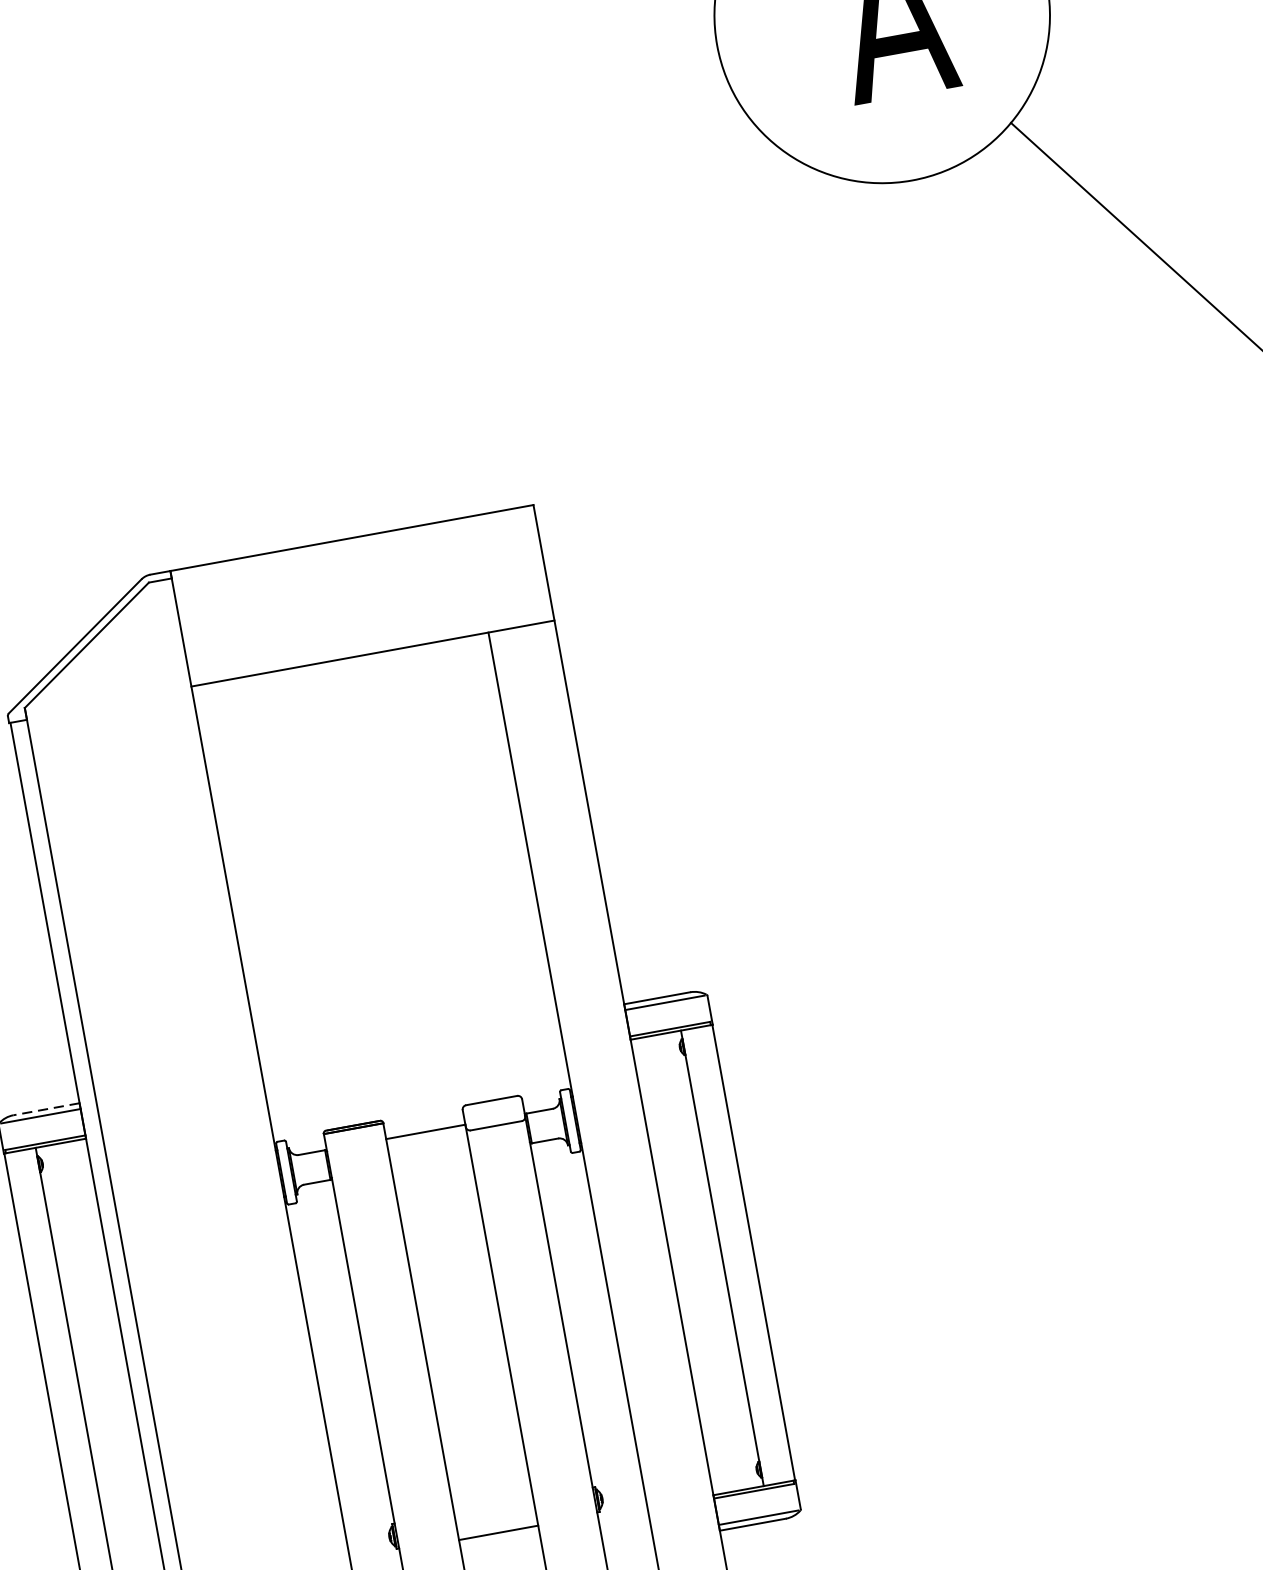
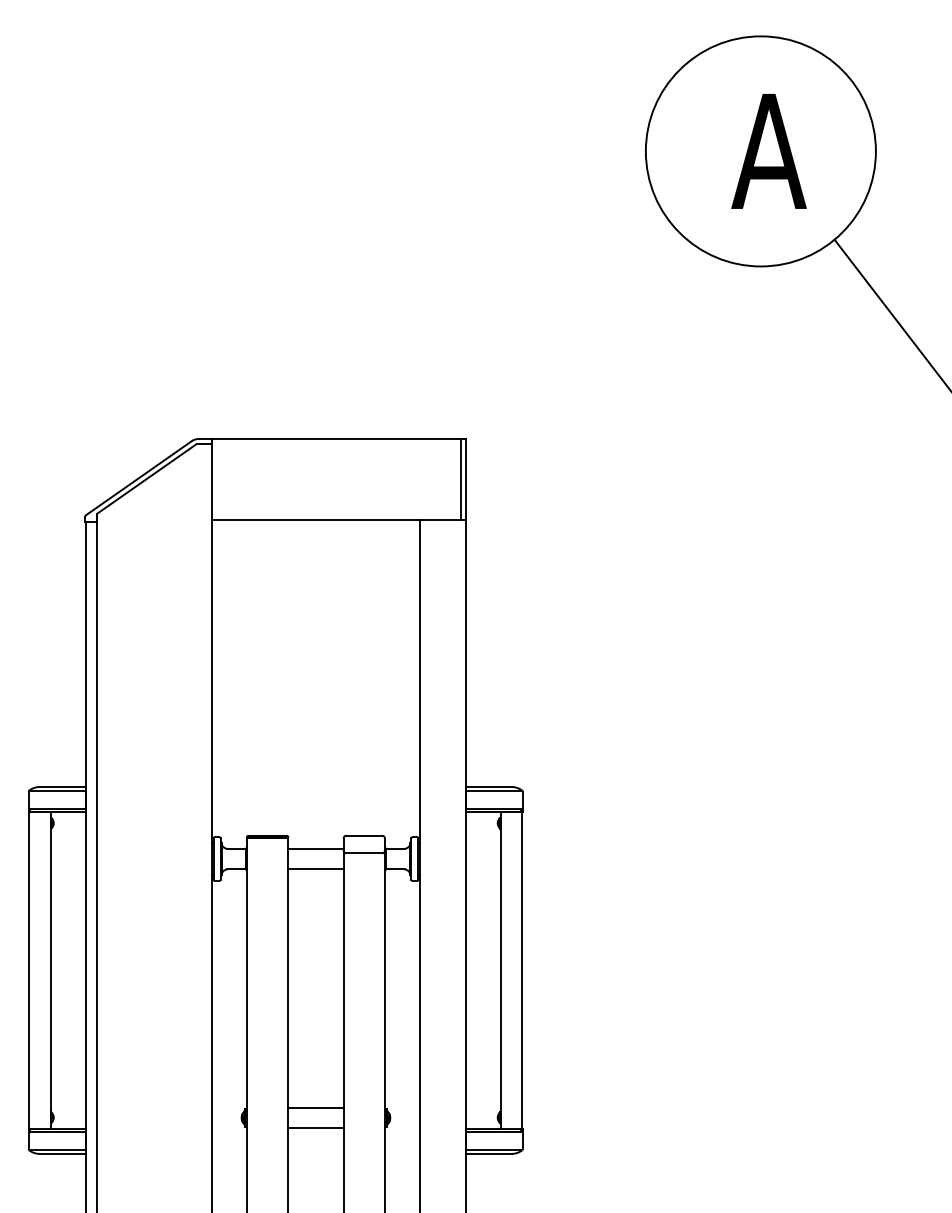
line: (536, 564) -> (460, 479), added
line: (45, 1108) -> (62, 786), dashed -> solid
line: (430, 1161) -> (315, 869), added
line: (492, 1503) -> (315, 1107), added

